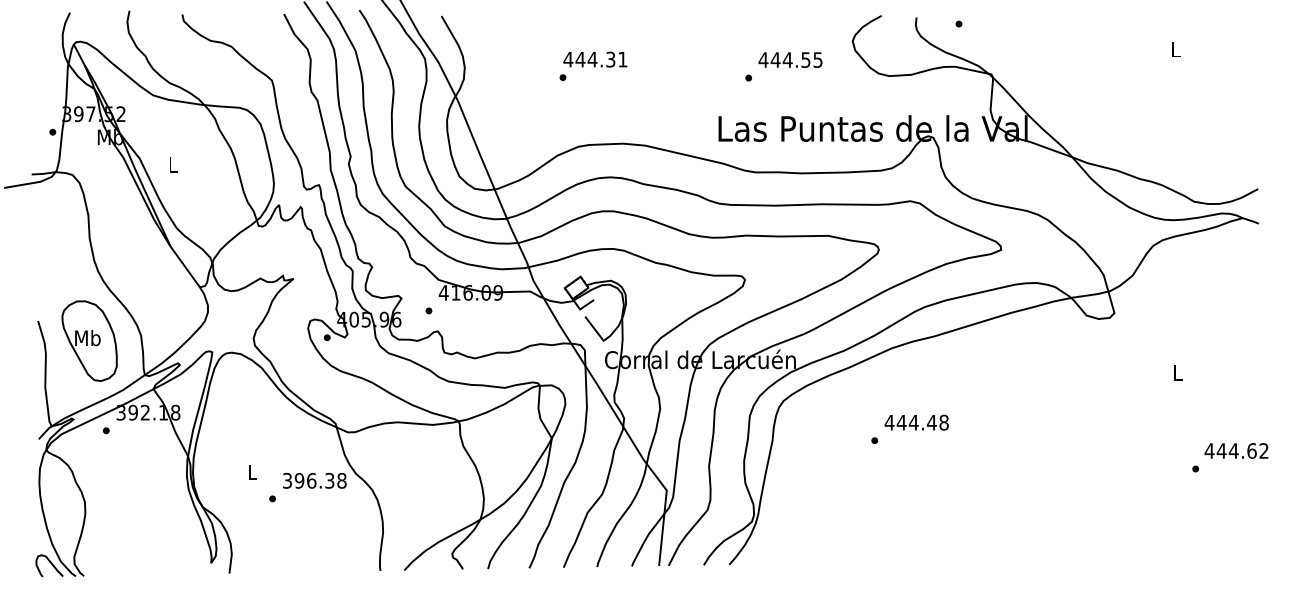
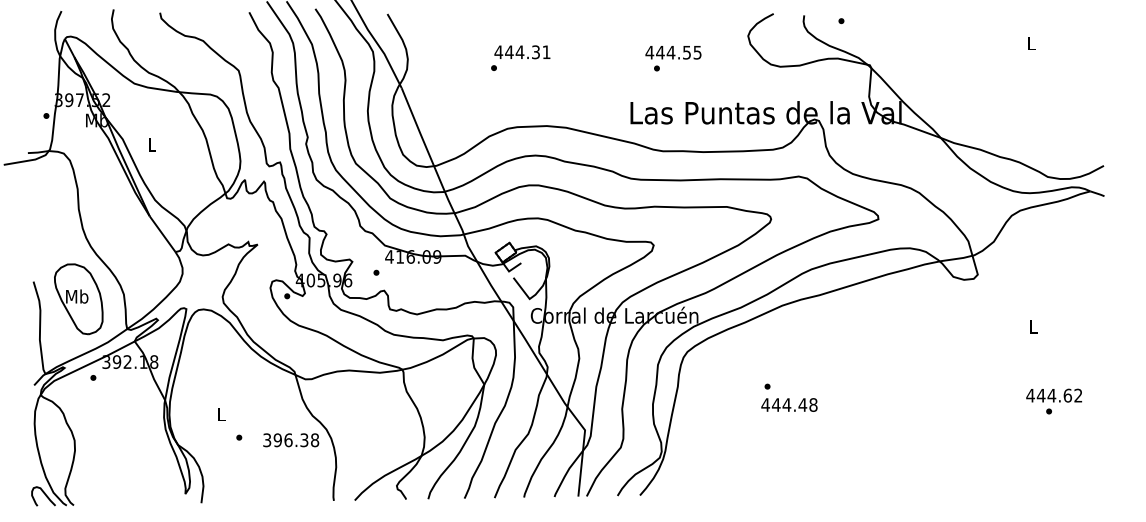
text: (790, 59) -> (673, 52), moved
text: (916, 422) -> (789, 404), moved
text: (1236, 450) -> (1054, 395), moved
text: (314, 480) -> (290, 439), moved

